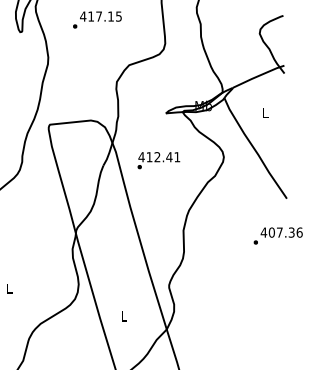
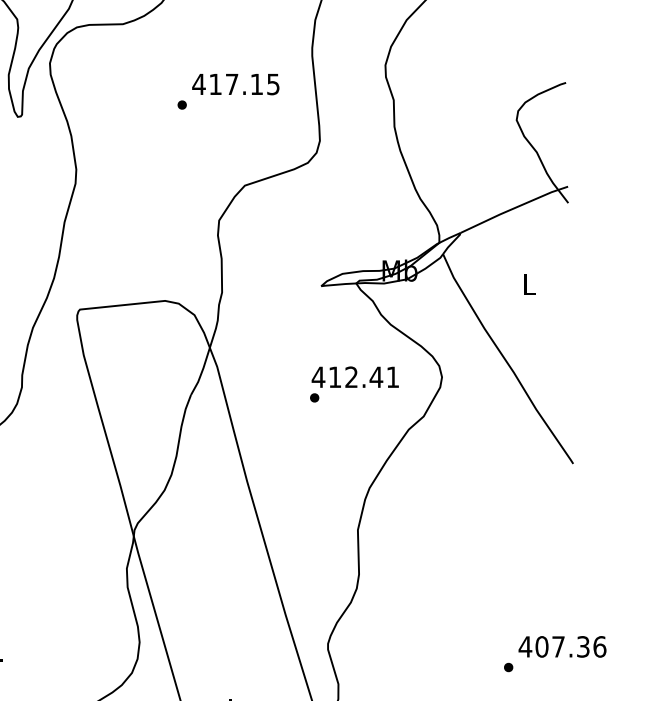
text: (97, 19) -> (228, 90), moved
text: (158, 160) -> (353, 384), moved
text: (277, 235) -> (553, 652), moved

